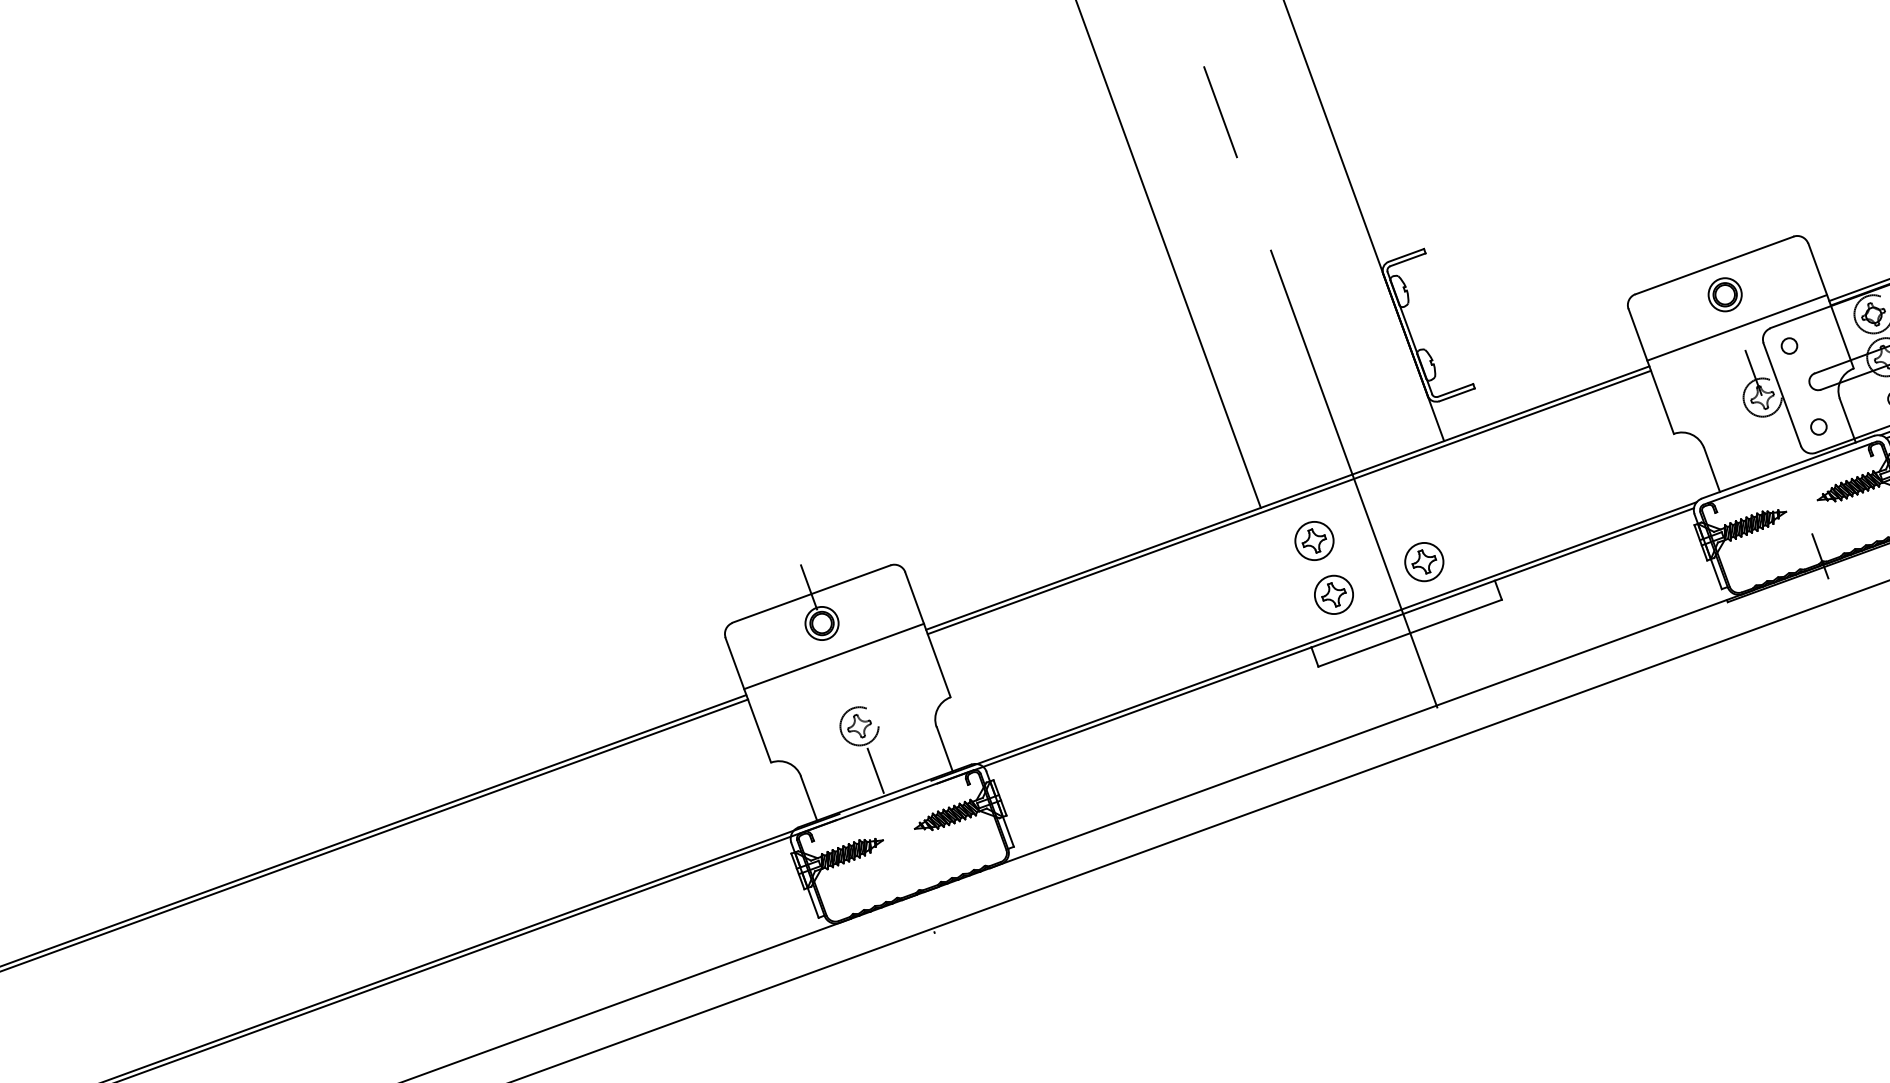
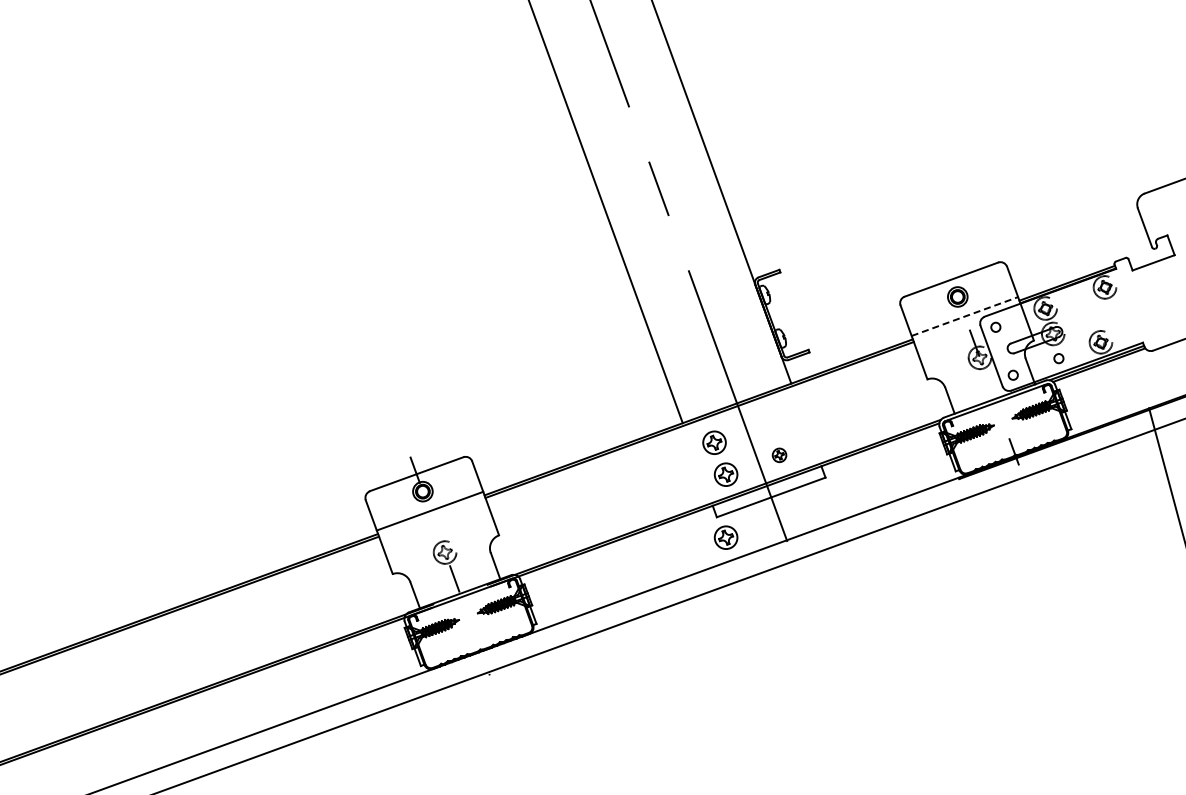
line: (1736, 327) -> (964, 316), solid -> dashed
part: (1424, 562) -> (779, 455), size x0.6
part: (1332, 700) -> (725, 537), added

